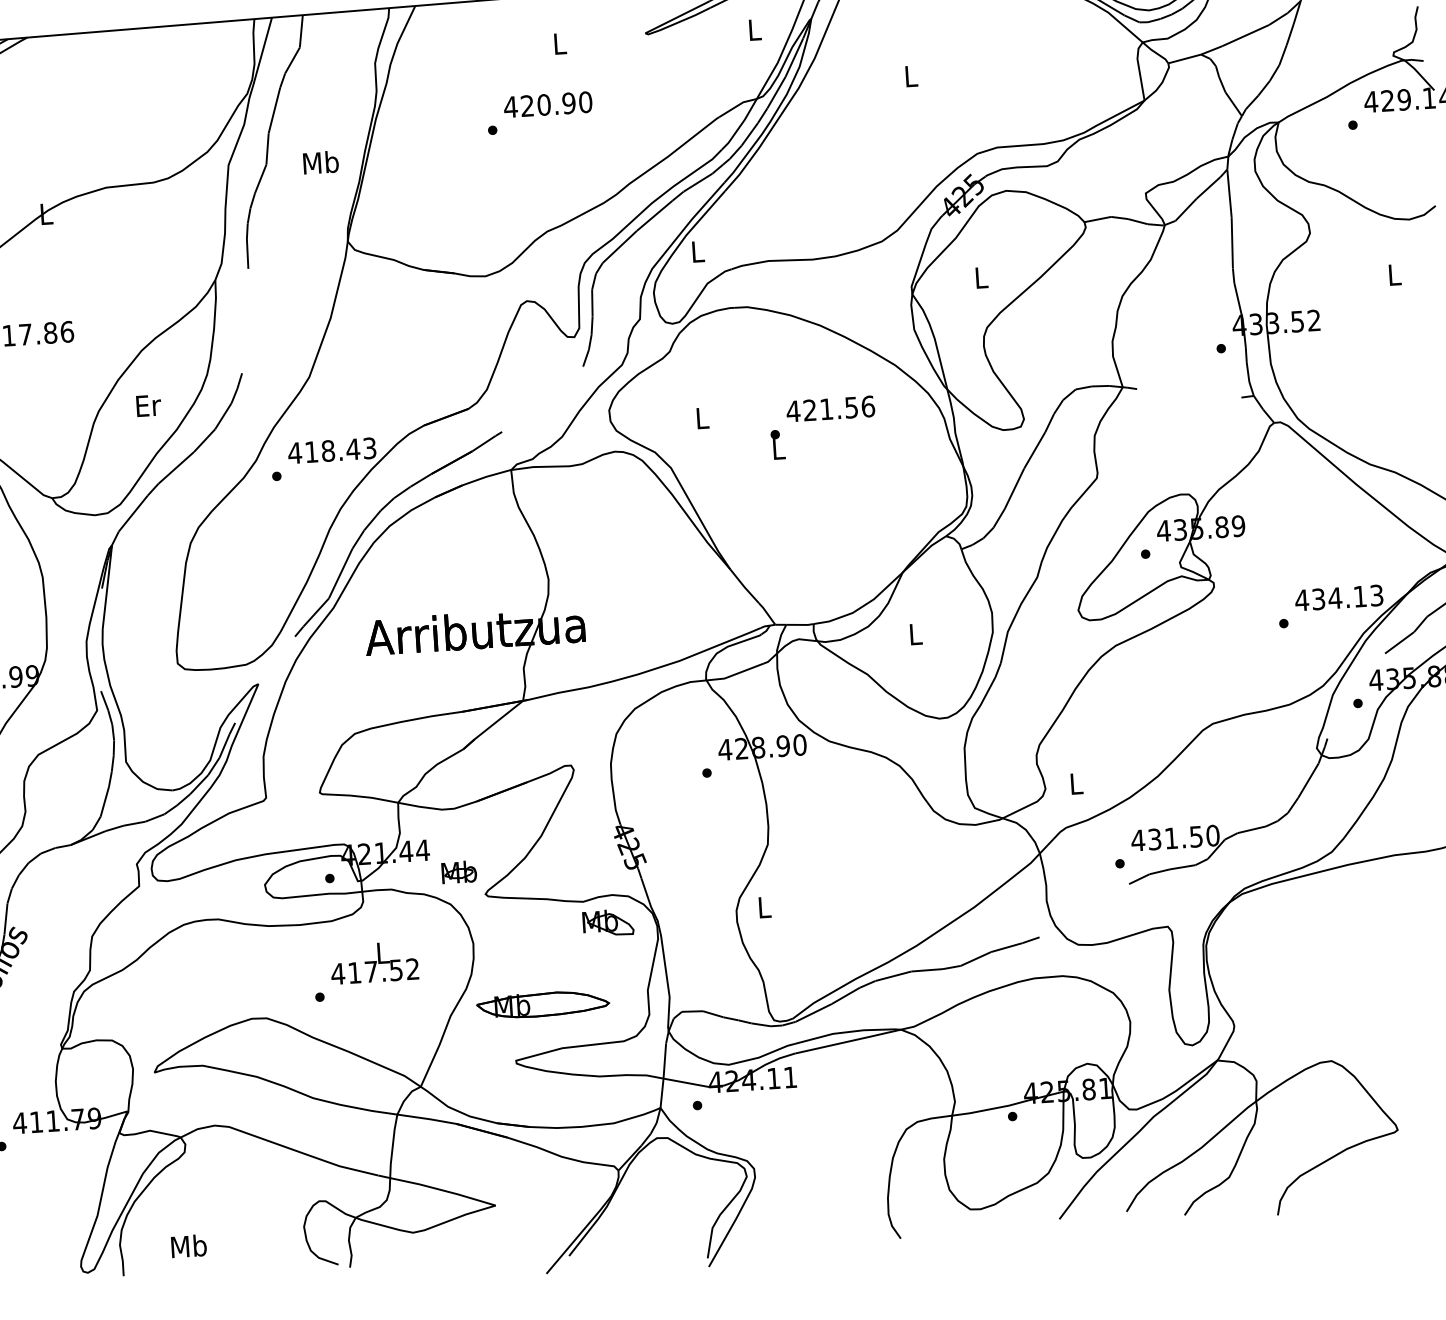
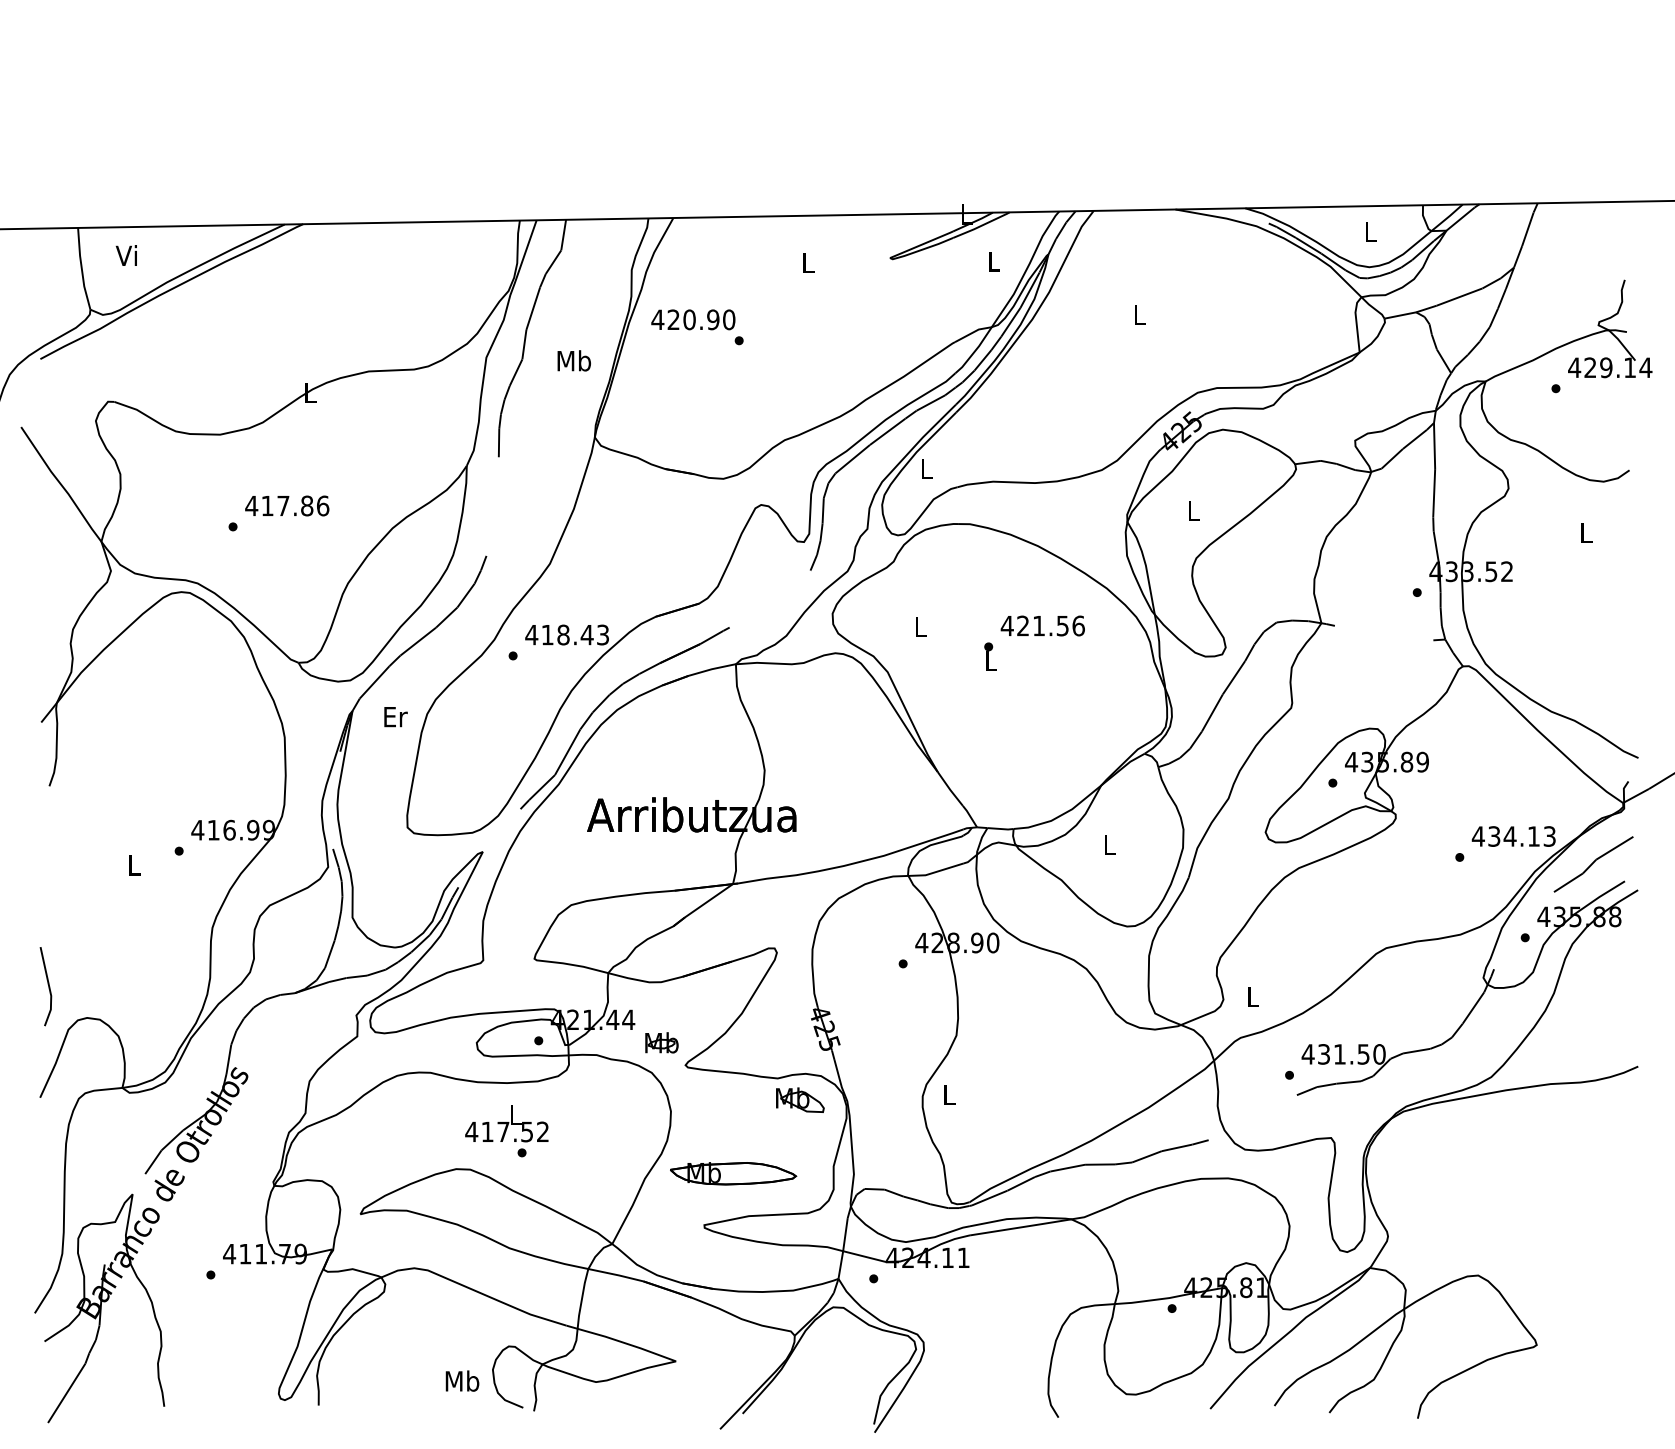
text: (548, 104) -> (693, 319), moved
text: (148, 406) -> (395, 717), moved
text: (374, 962) -> (506, 1123), moved
text: (188, 1245) -> (462, 1380), moved

